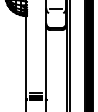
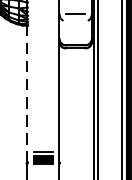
line: (26, 57) -> (27, 93), solid -> dashed

